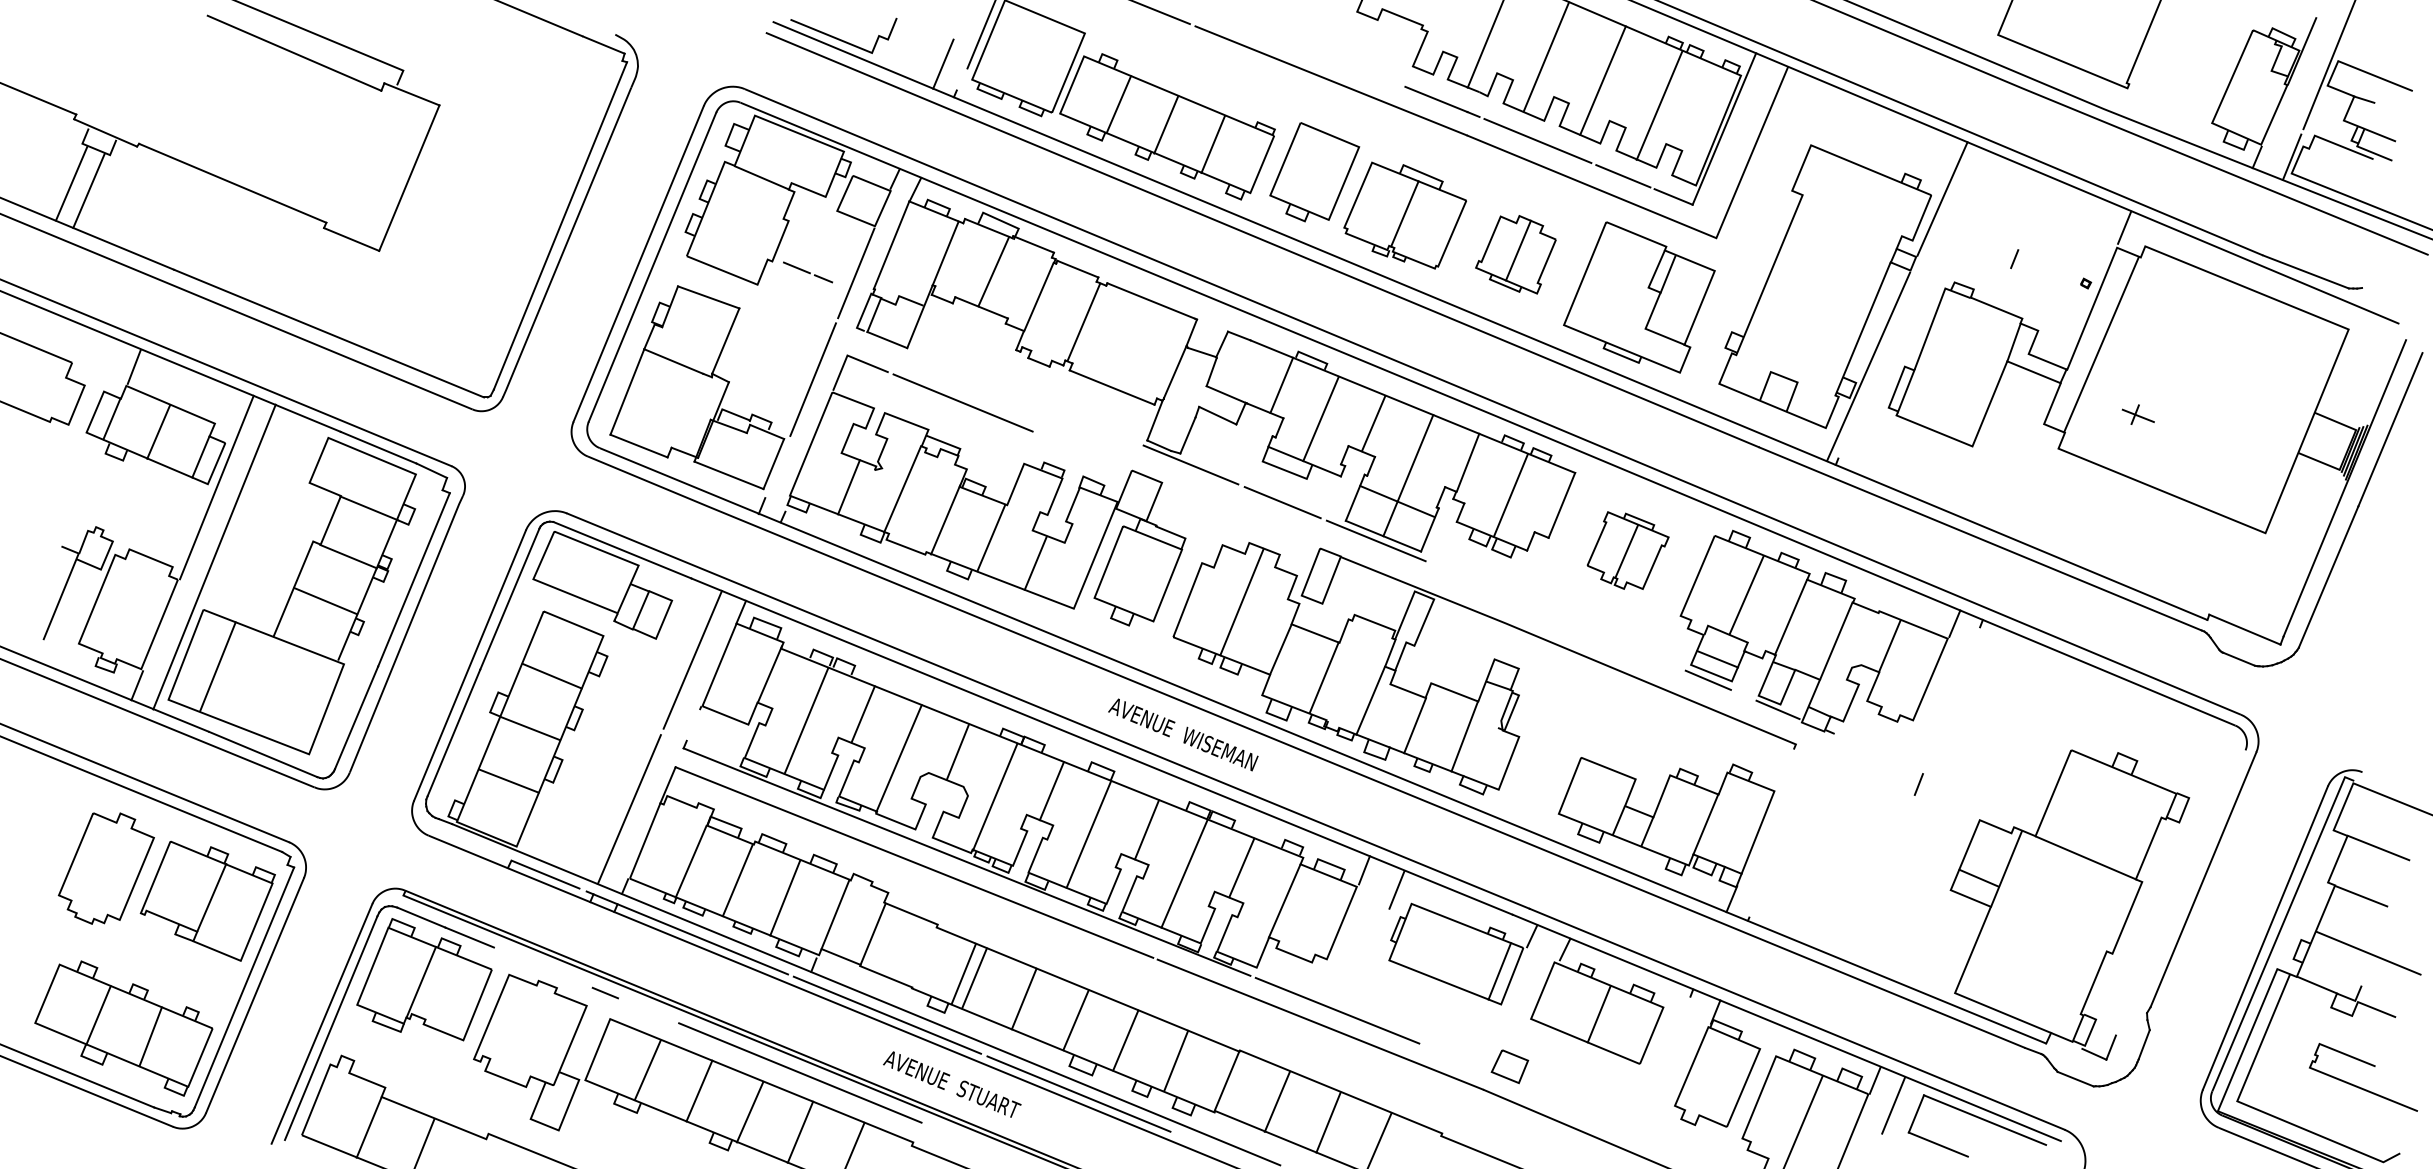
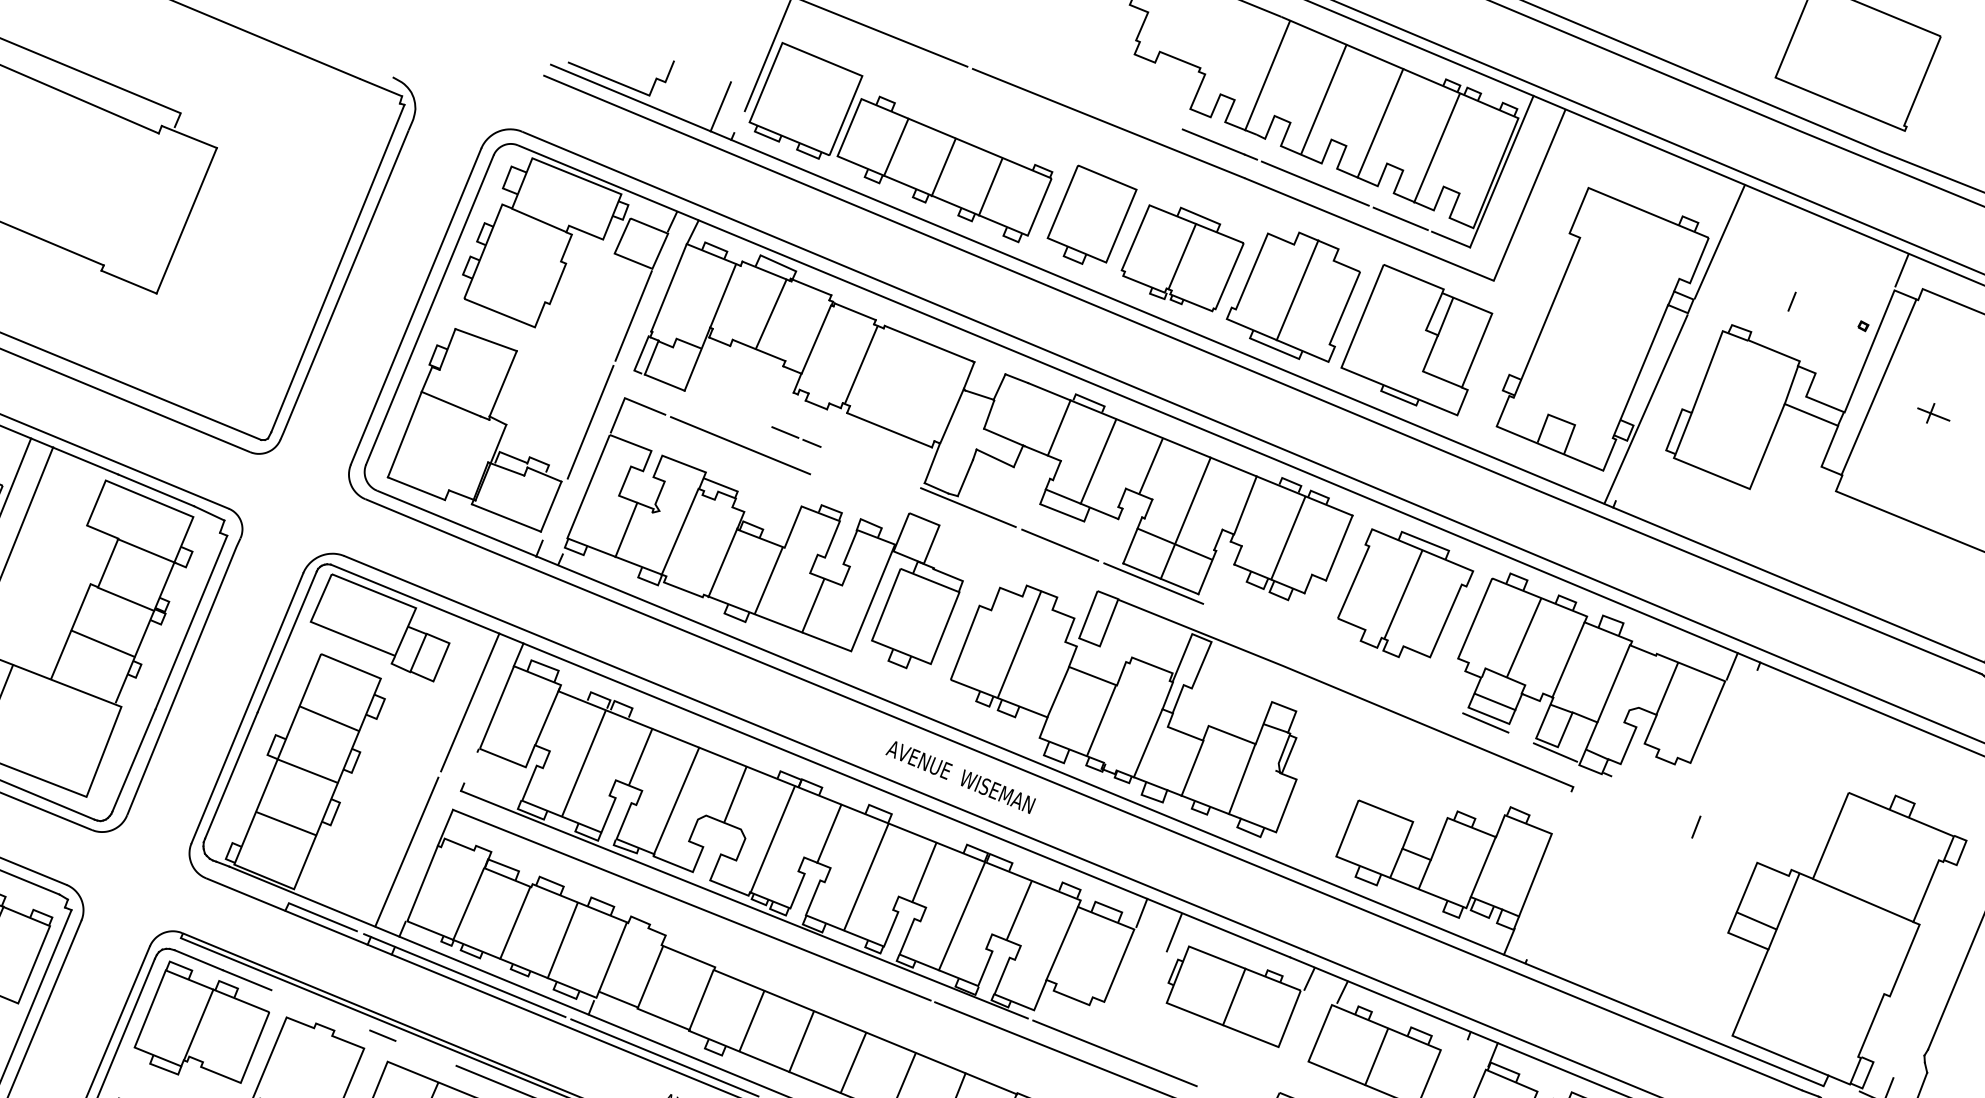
part: (1515, 254) -> (1292, 297), size x1.67
line: (807, 272) -> (795, 437), moved
part: (2137, 414) -> (1932, 413), moved
part: (1627, 550) -> (1404, 593), size x1.67
line: (1499, 971) -> (1233, 997), moved
line: (963, 973) -> (700, 1000), moved

